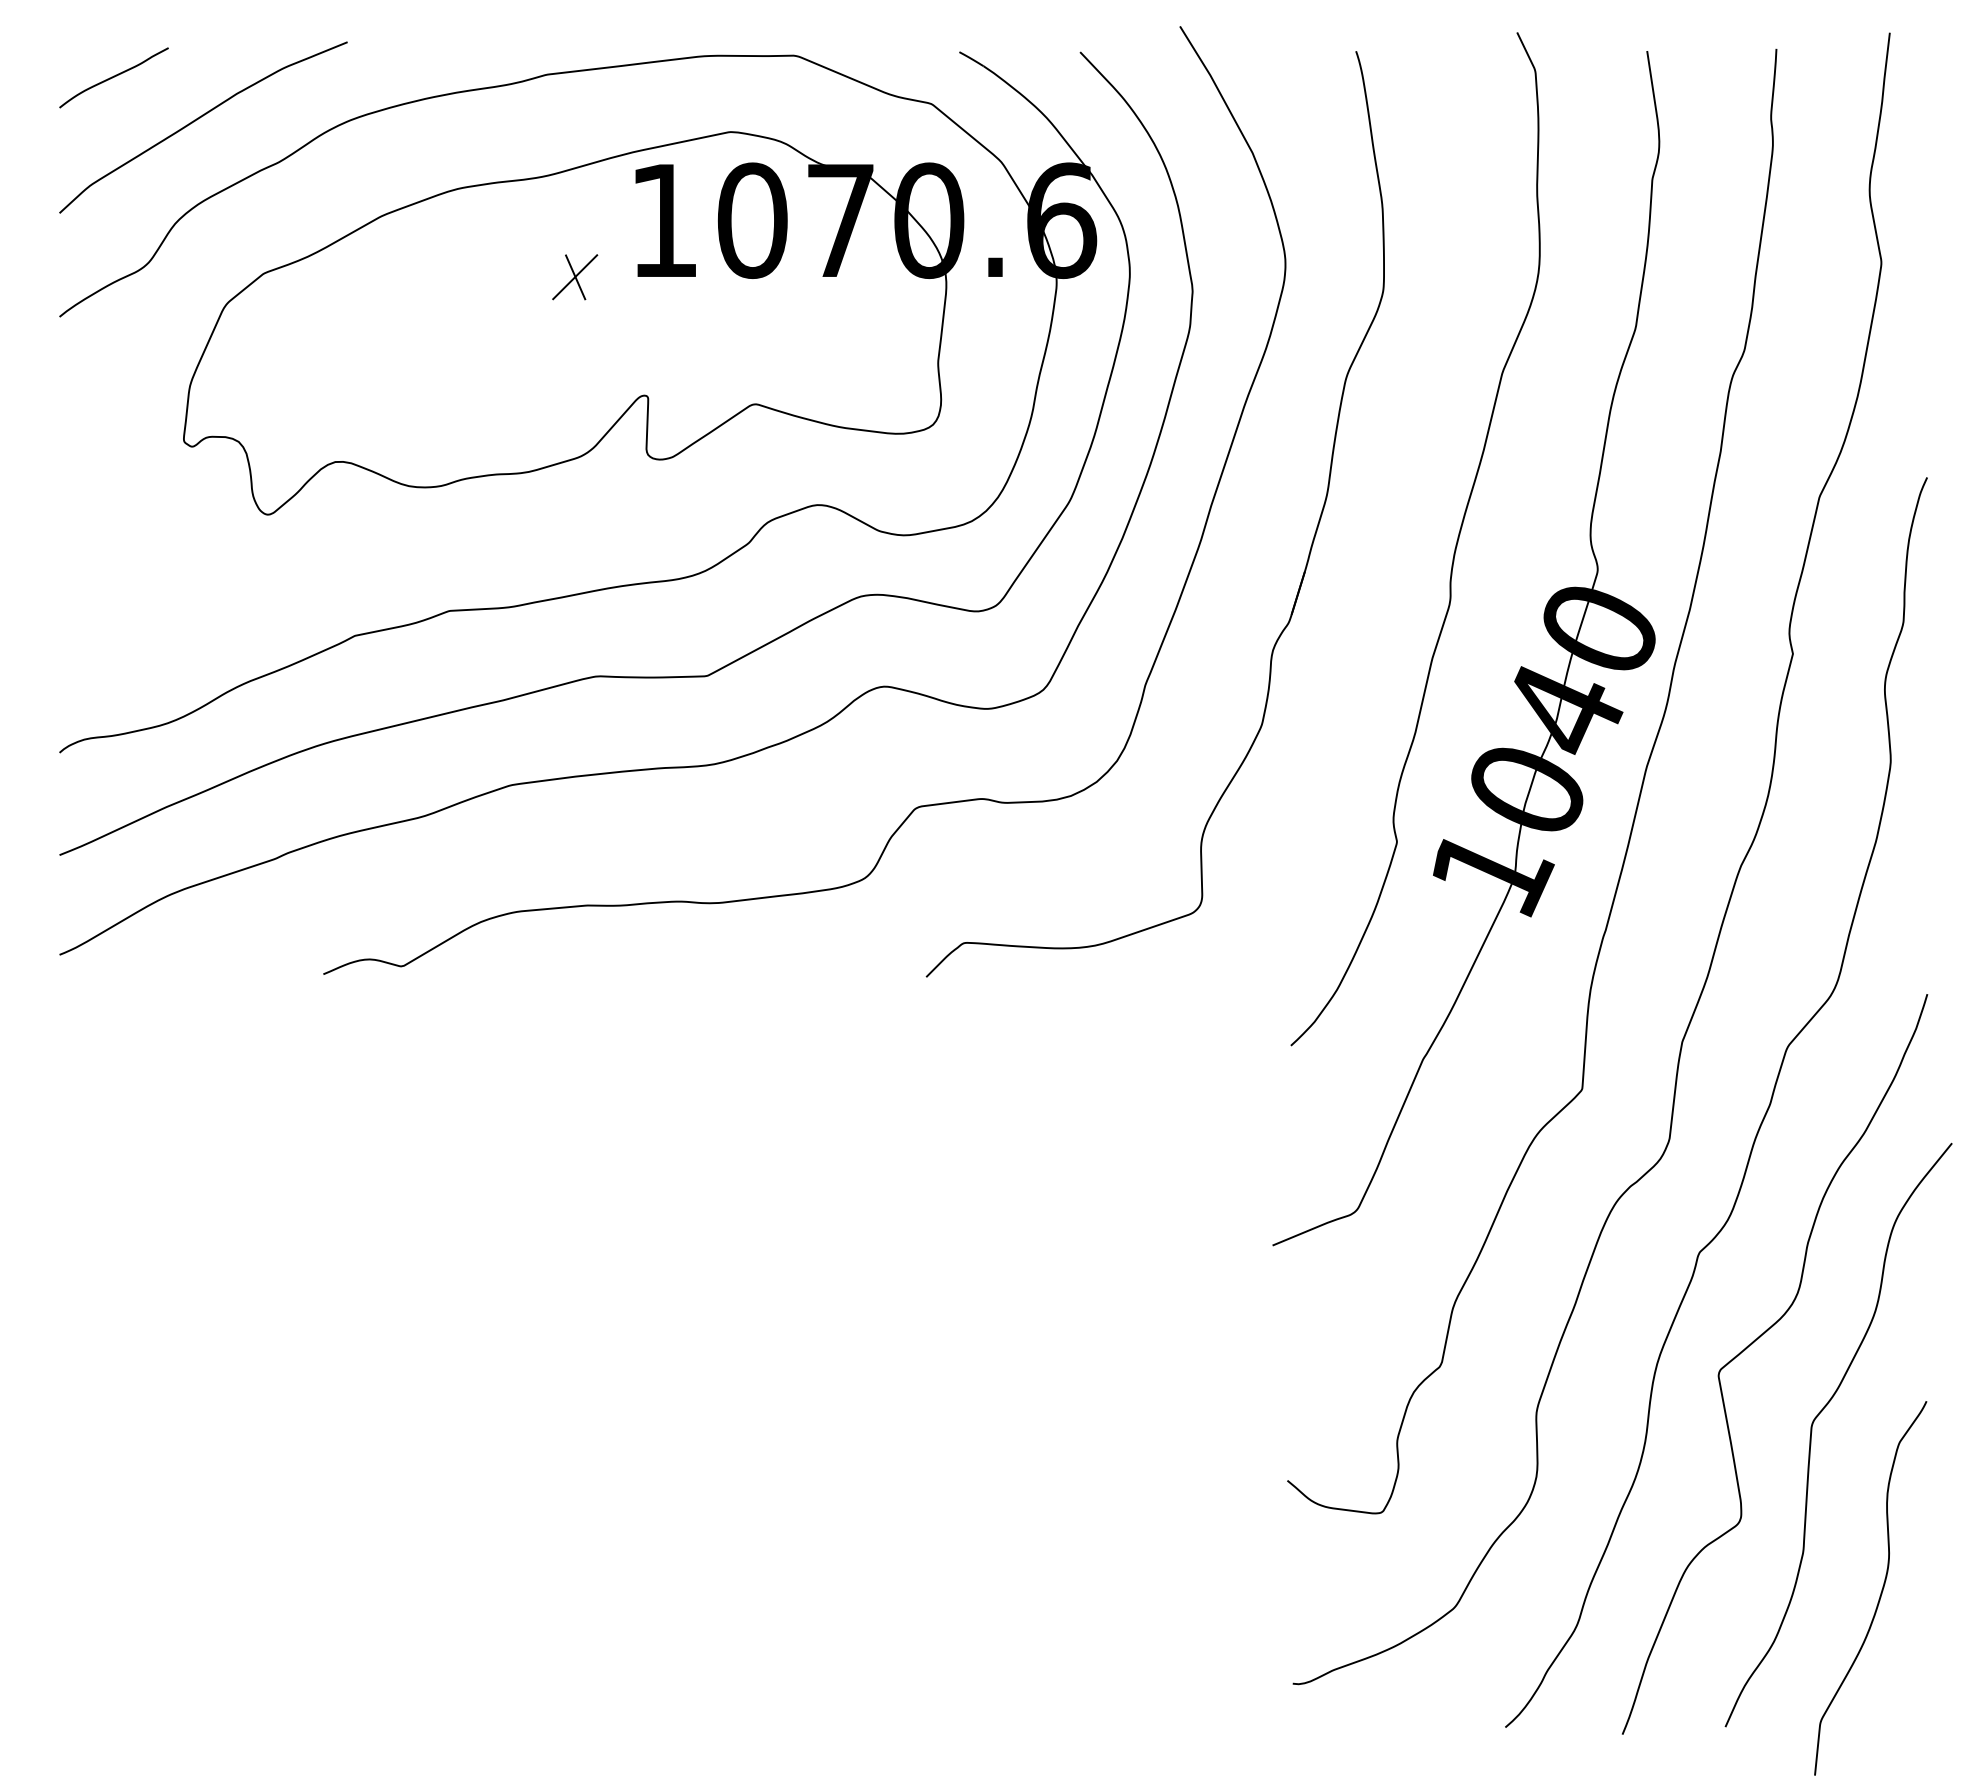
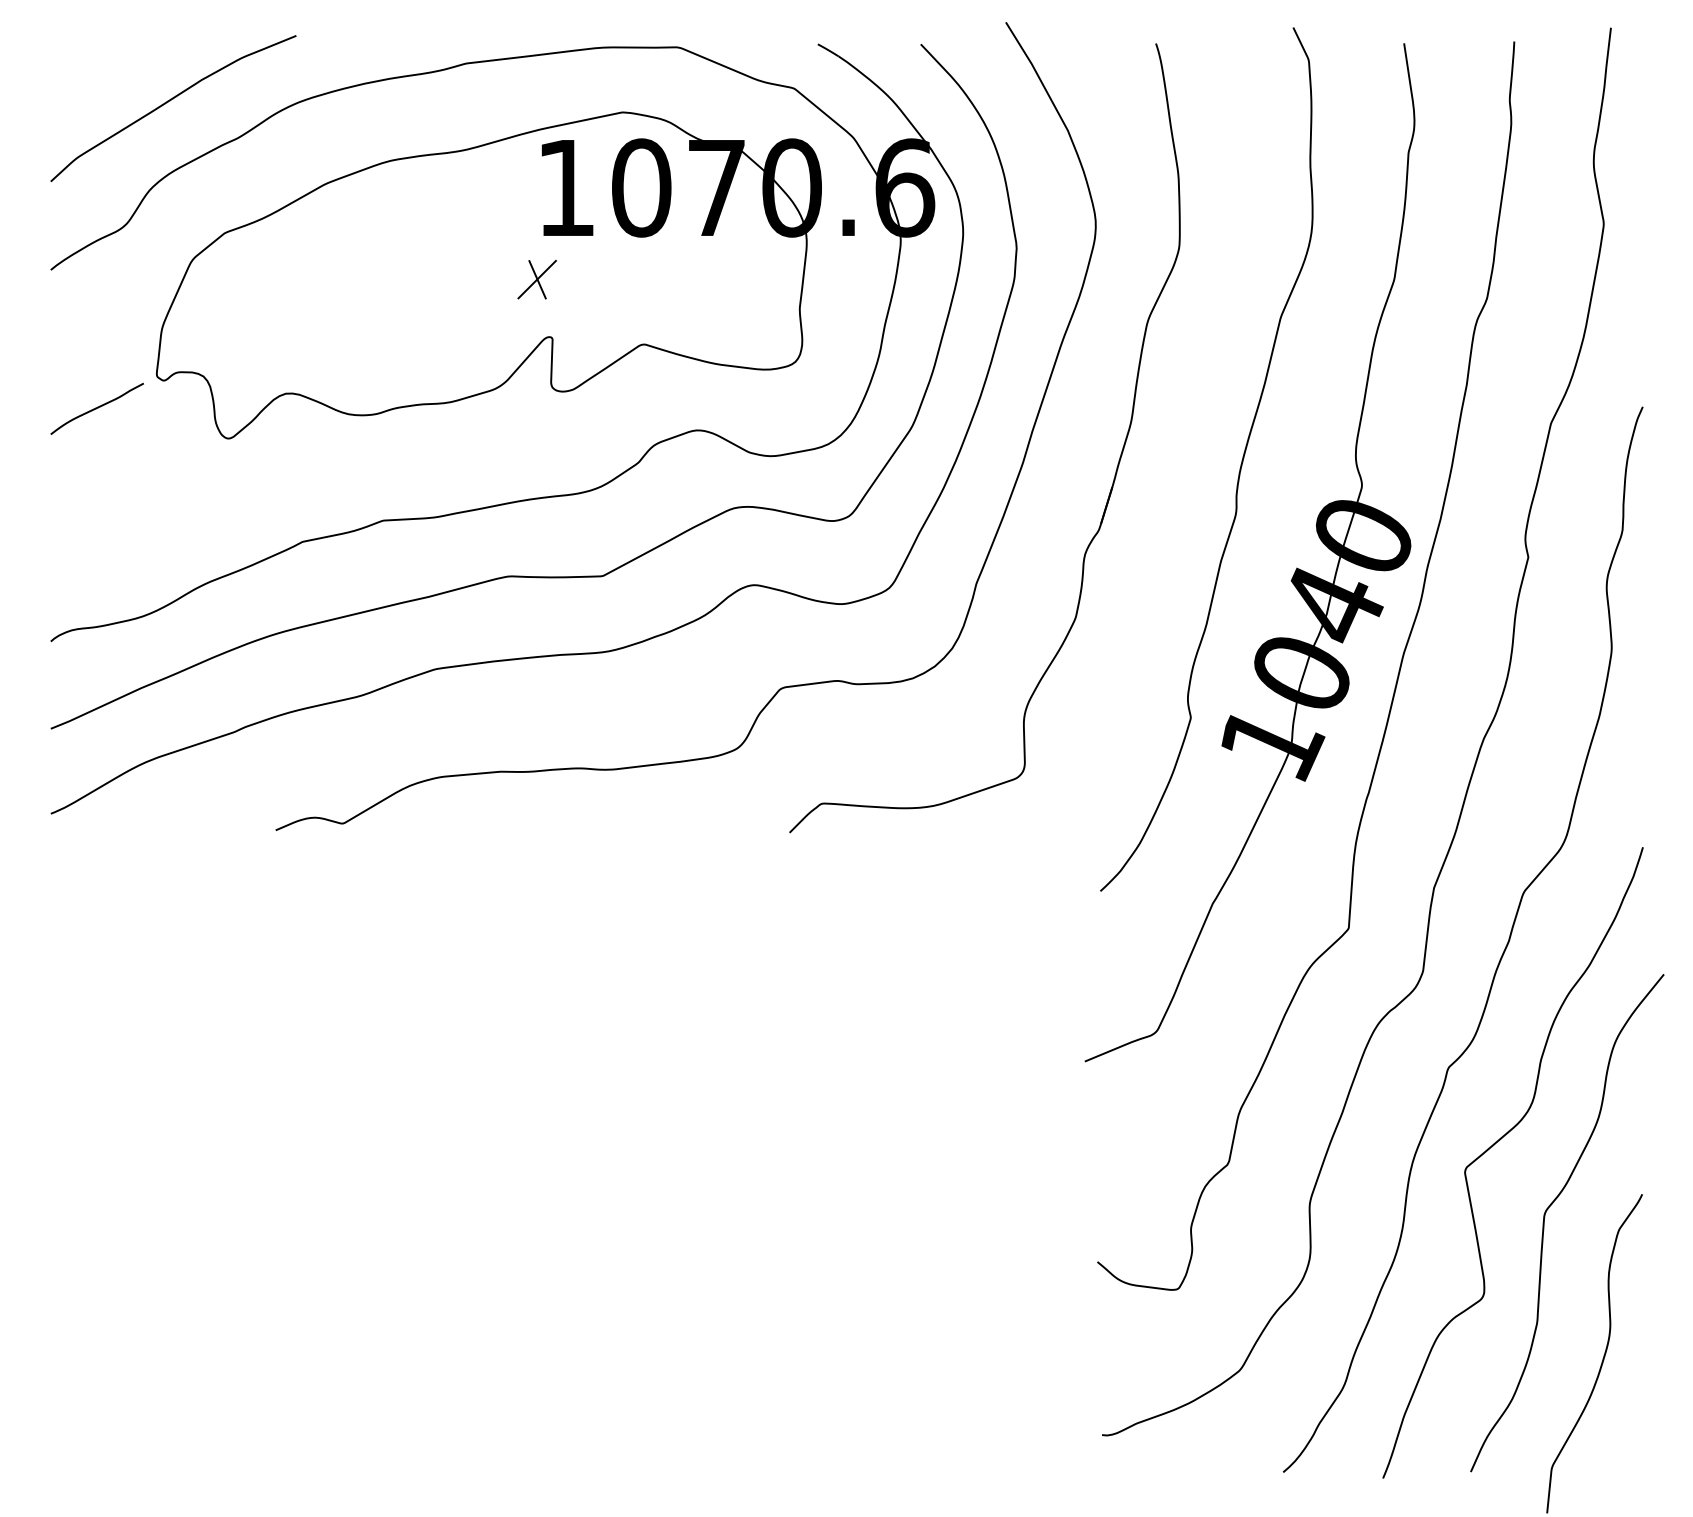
curve: (113, 77) -> (96, 408), moved
part: (575, 277) -> (537, 279), moved

